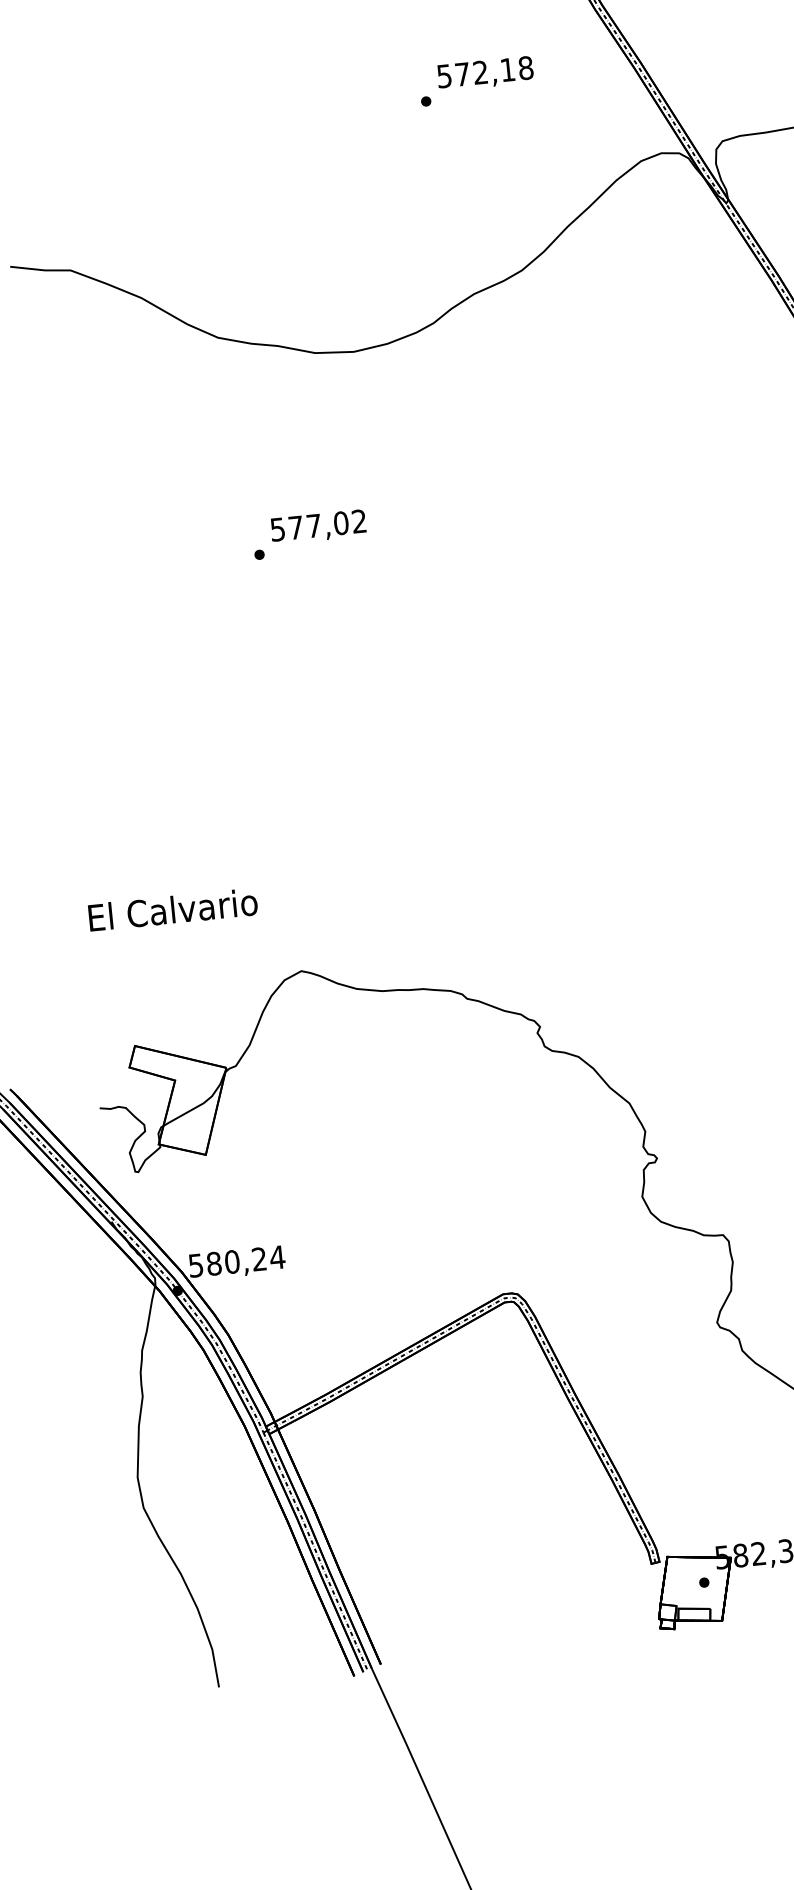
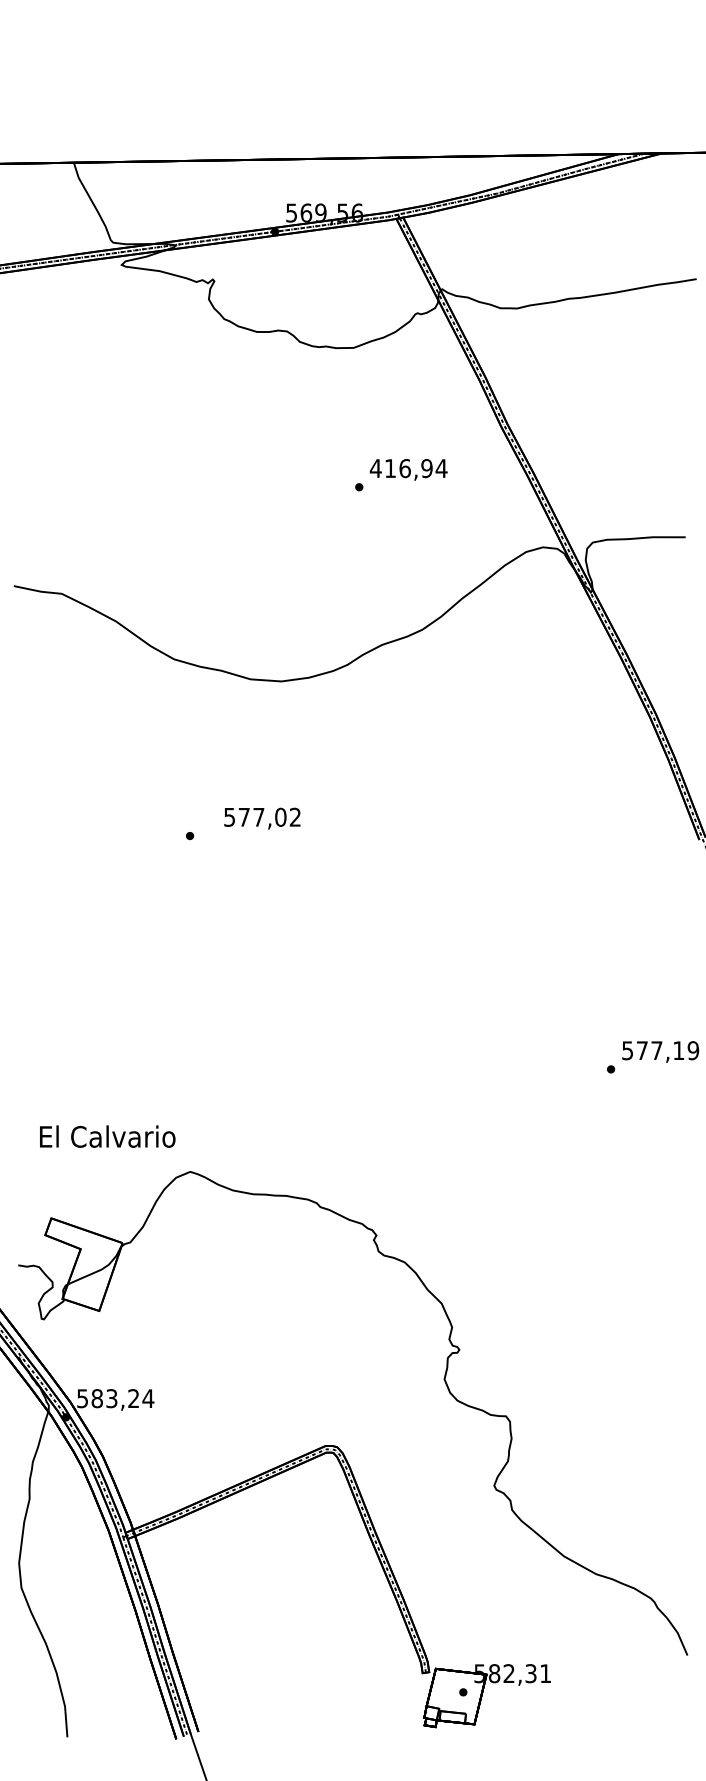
text: (484, 72) -> (408, 468), 572,18 -> 416,94
text: (318, 526) -> (262, 818), moved
text: (172, 909) -> (107, 1136), moved
text: (231, 1261) -> (111, 1398), 580,24 -> 583,24

